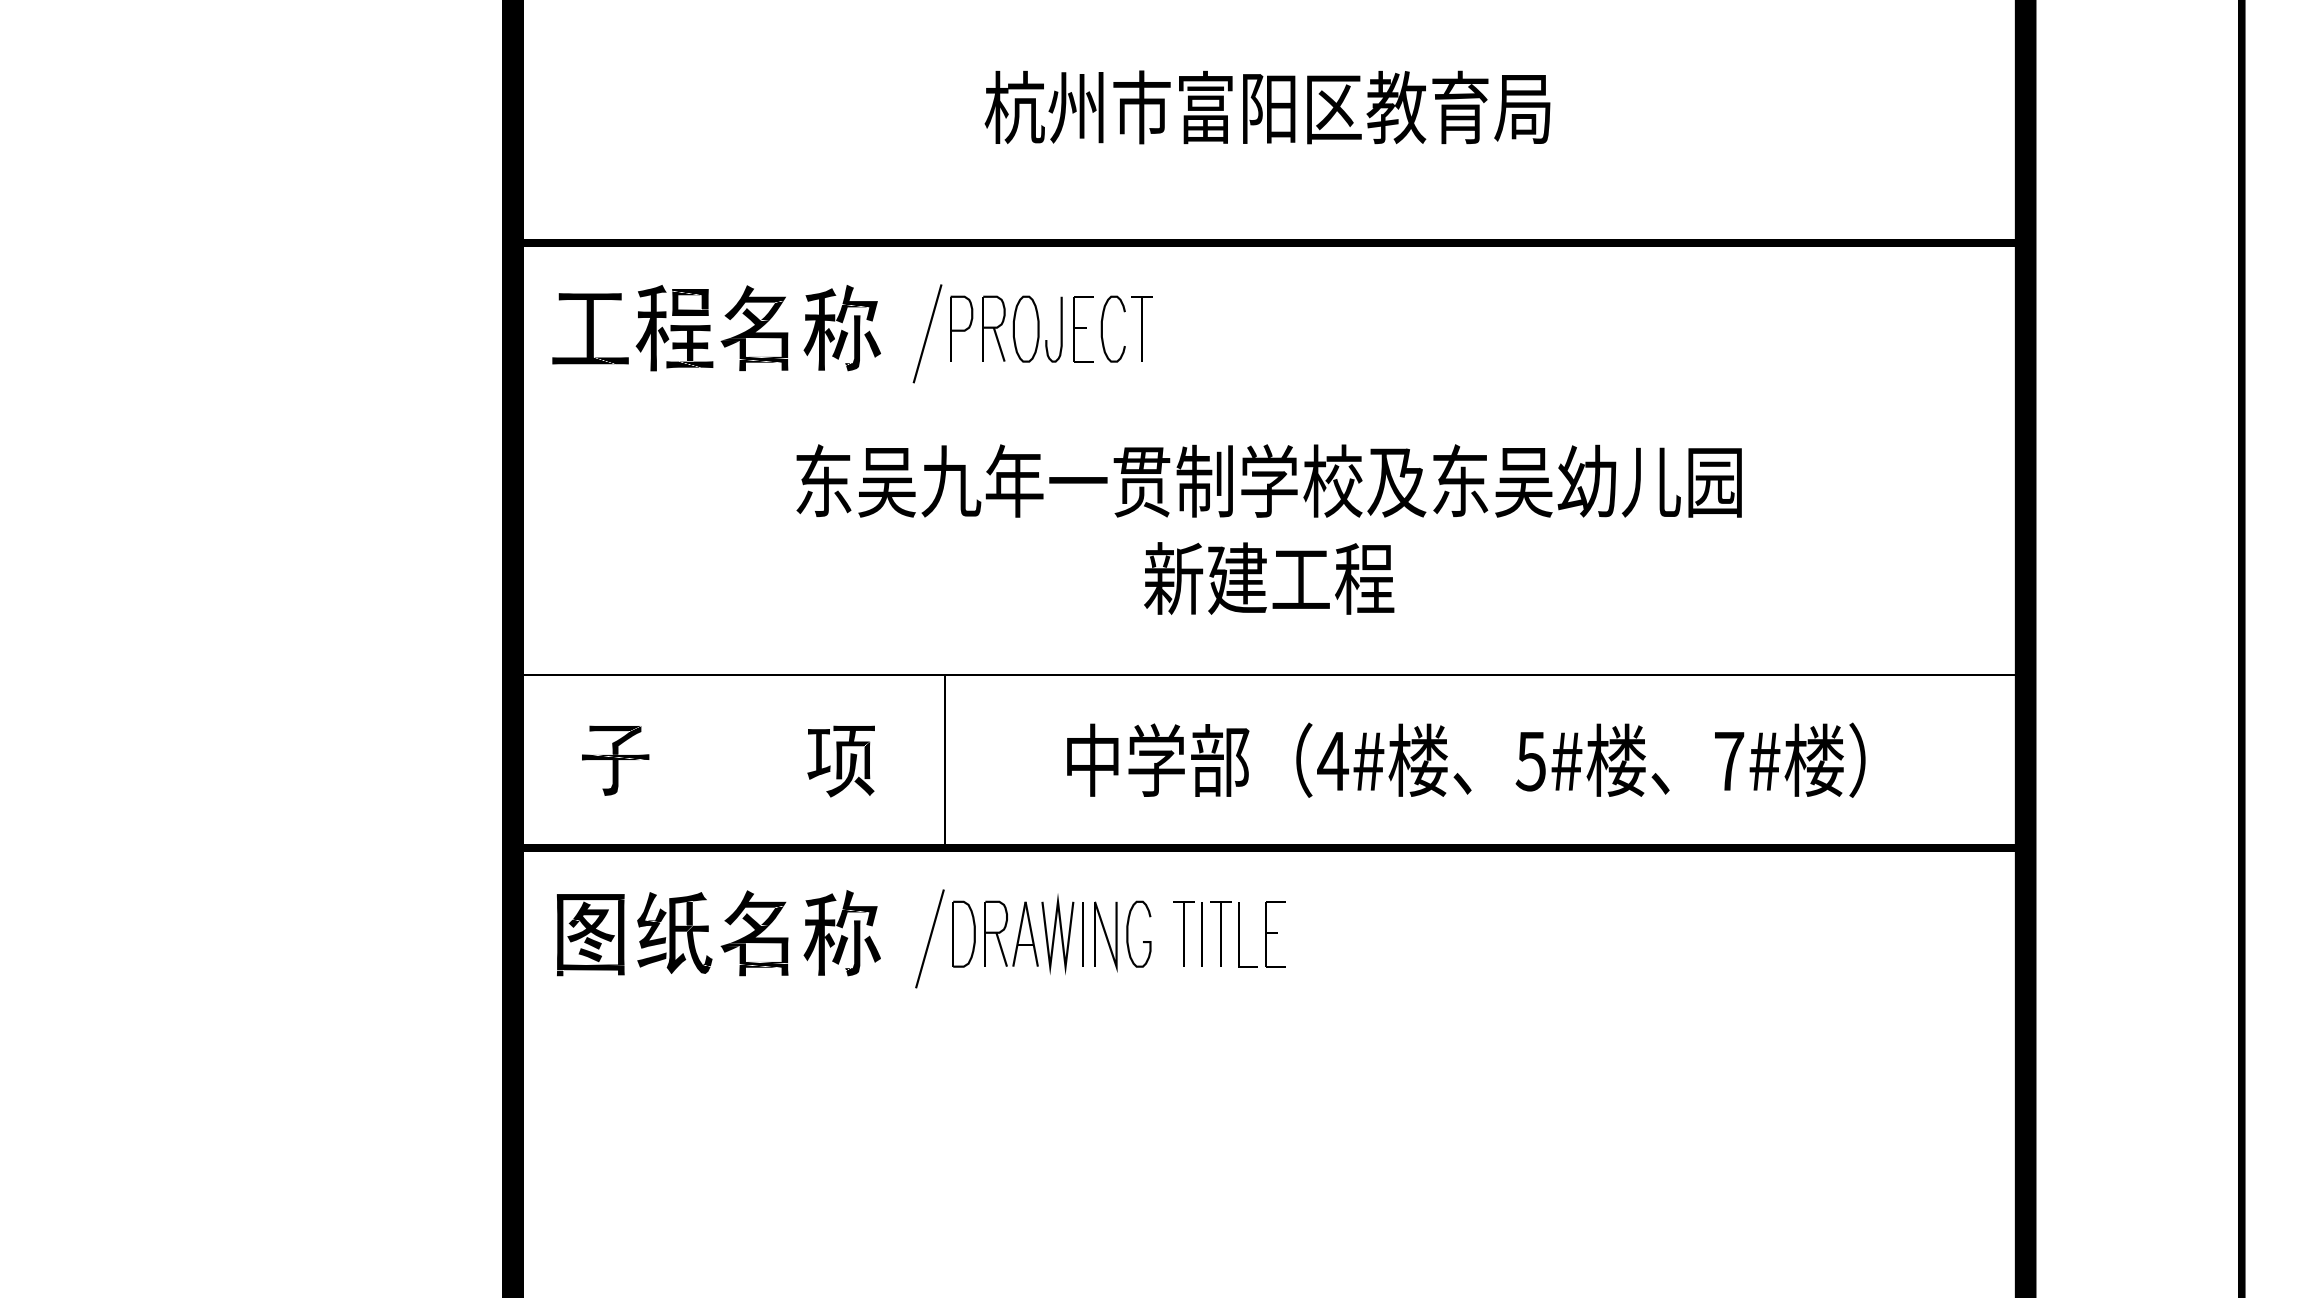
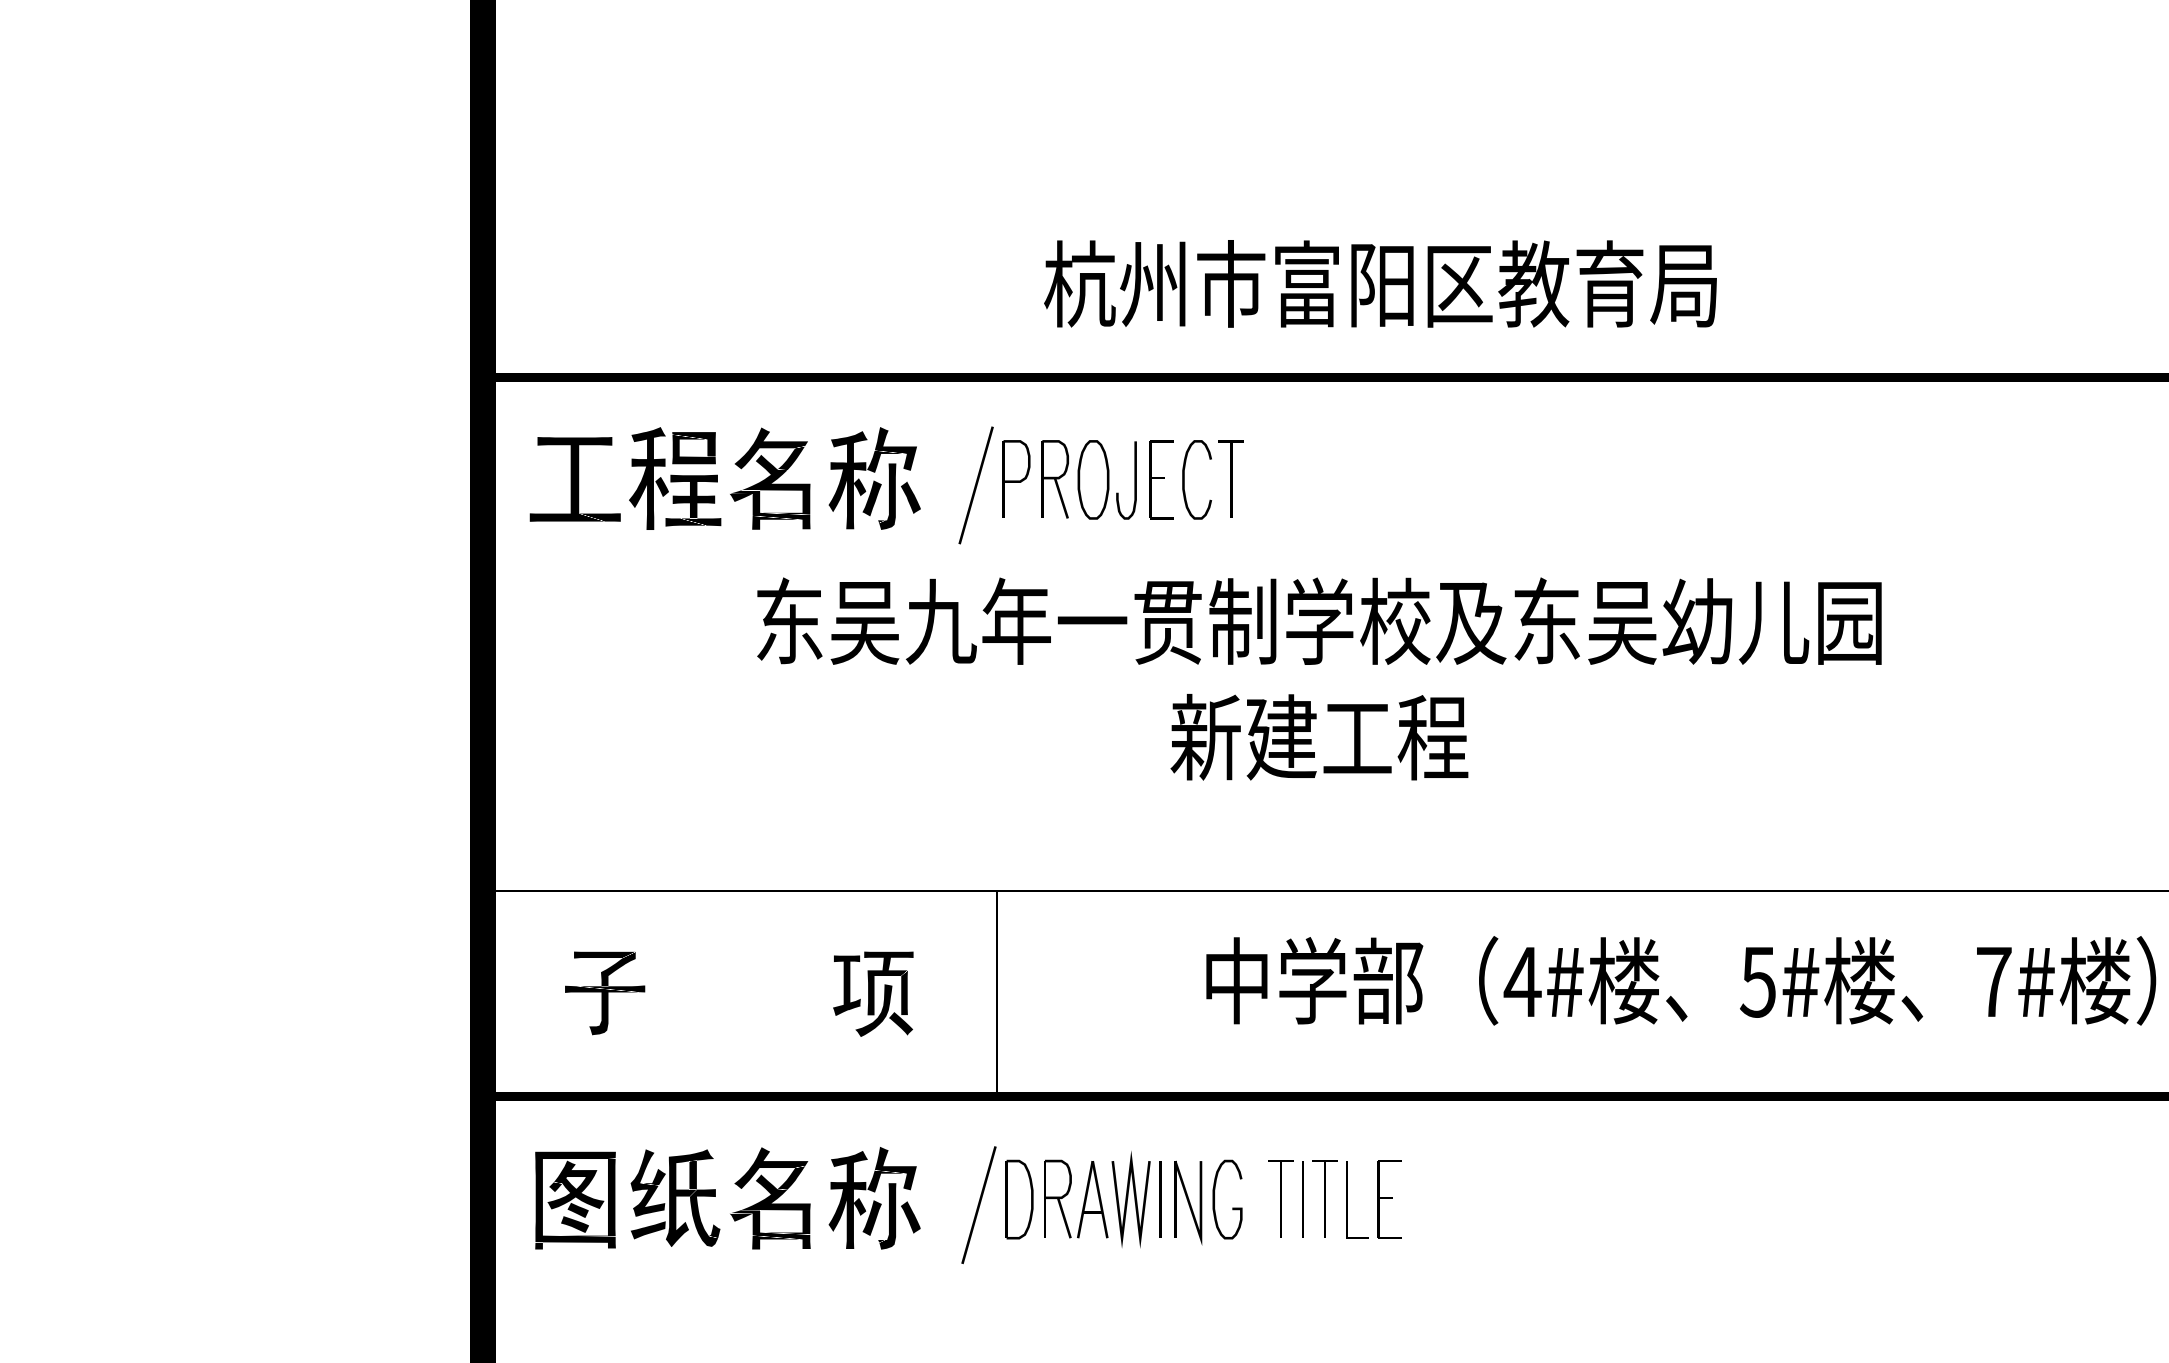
text: (1267, 107) -> (1380, 284), moved
text: (1268, 529) -> (1318, 678), moved
text: (1466, 759) -> (1681, 979), moved

